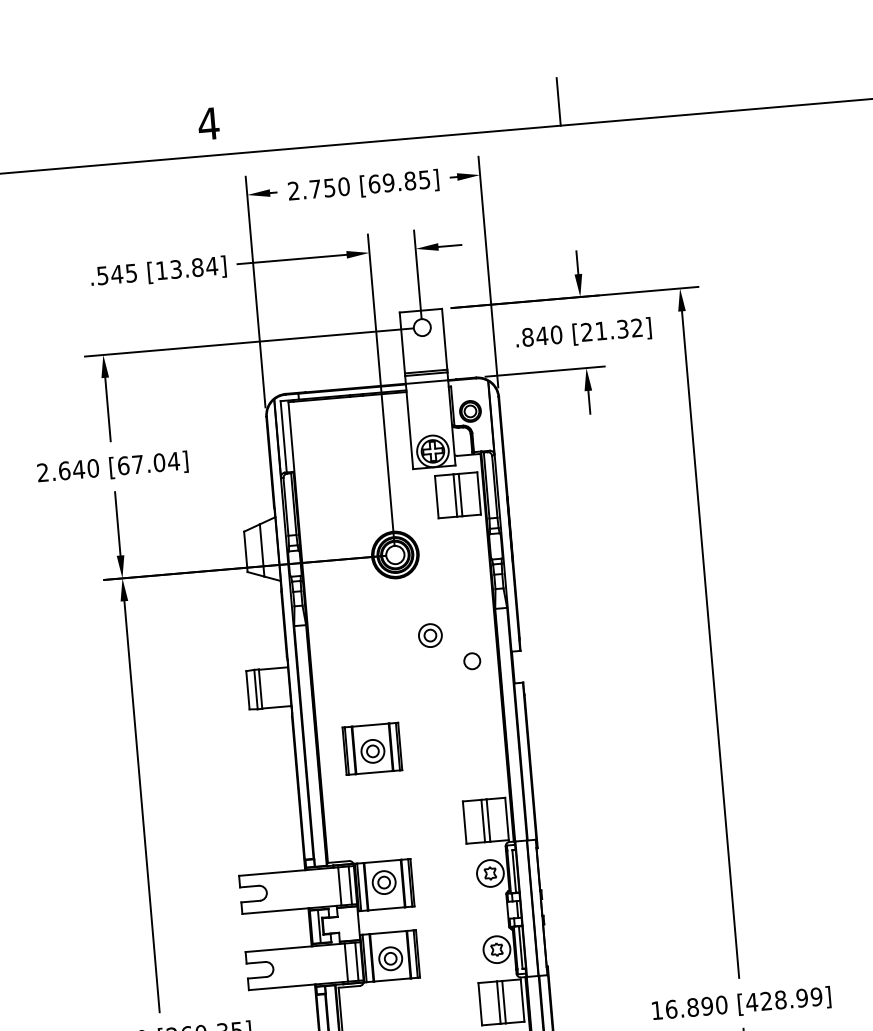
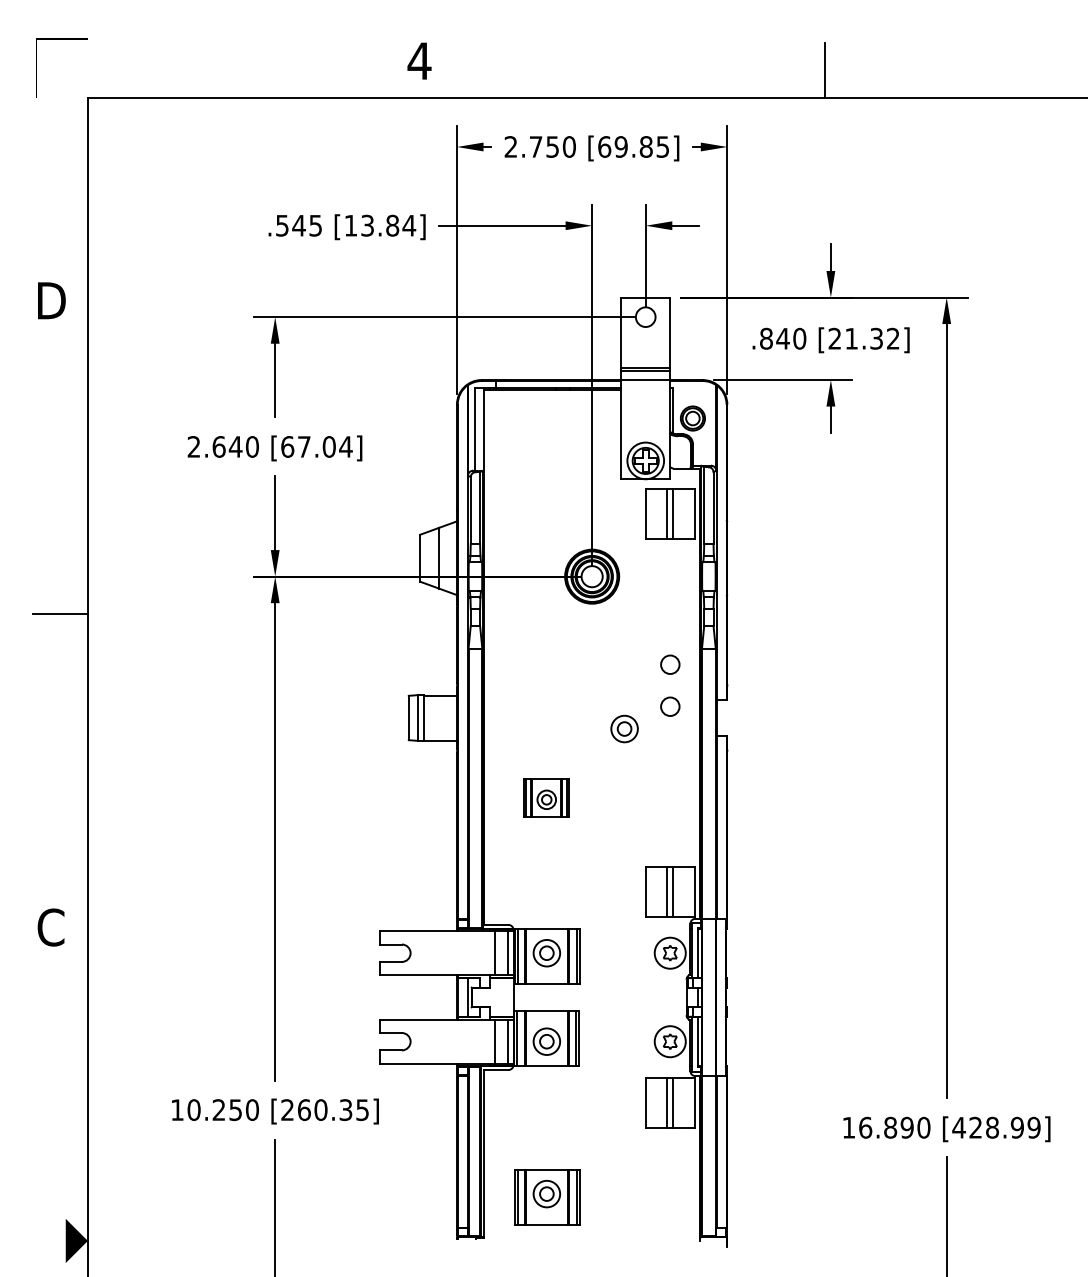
circle: (469, 624) -> (670, 664), added
part: (430, 635) -> (624, 728), moved
part: (372, 748) -> (546, 797), size x0.7

